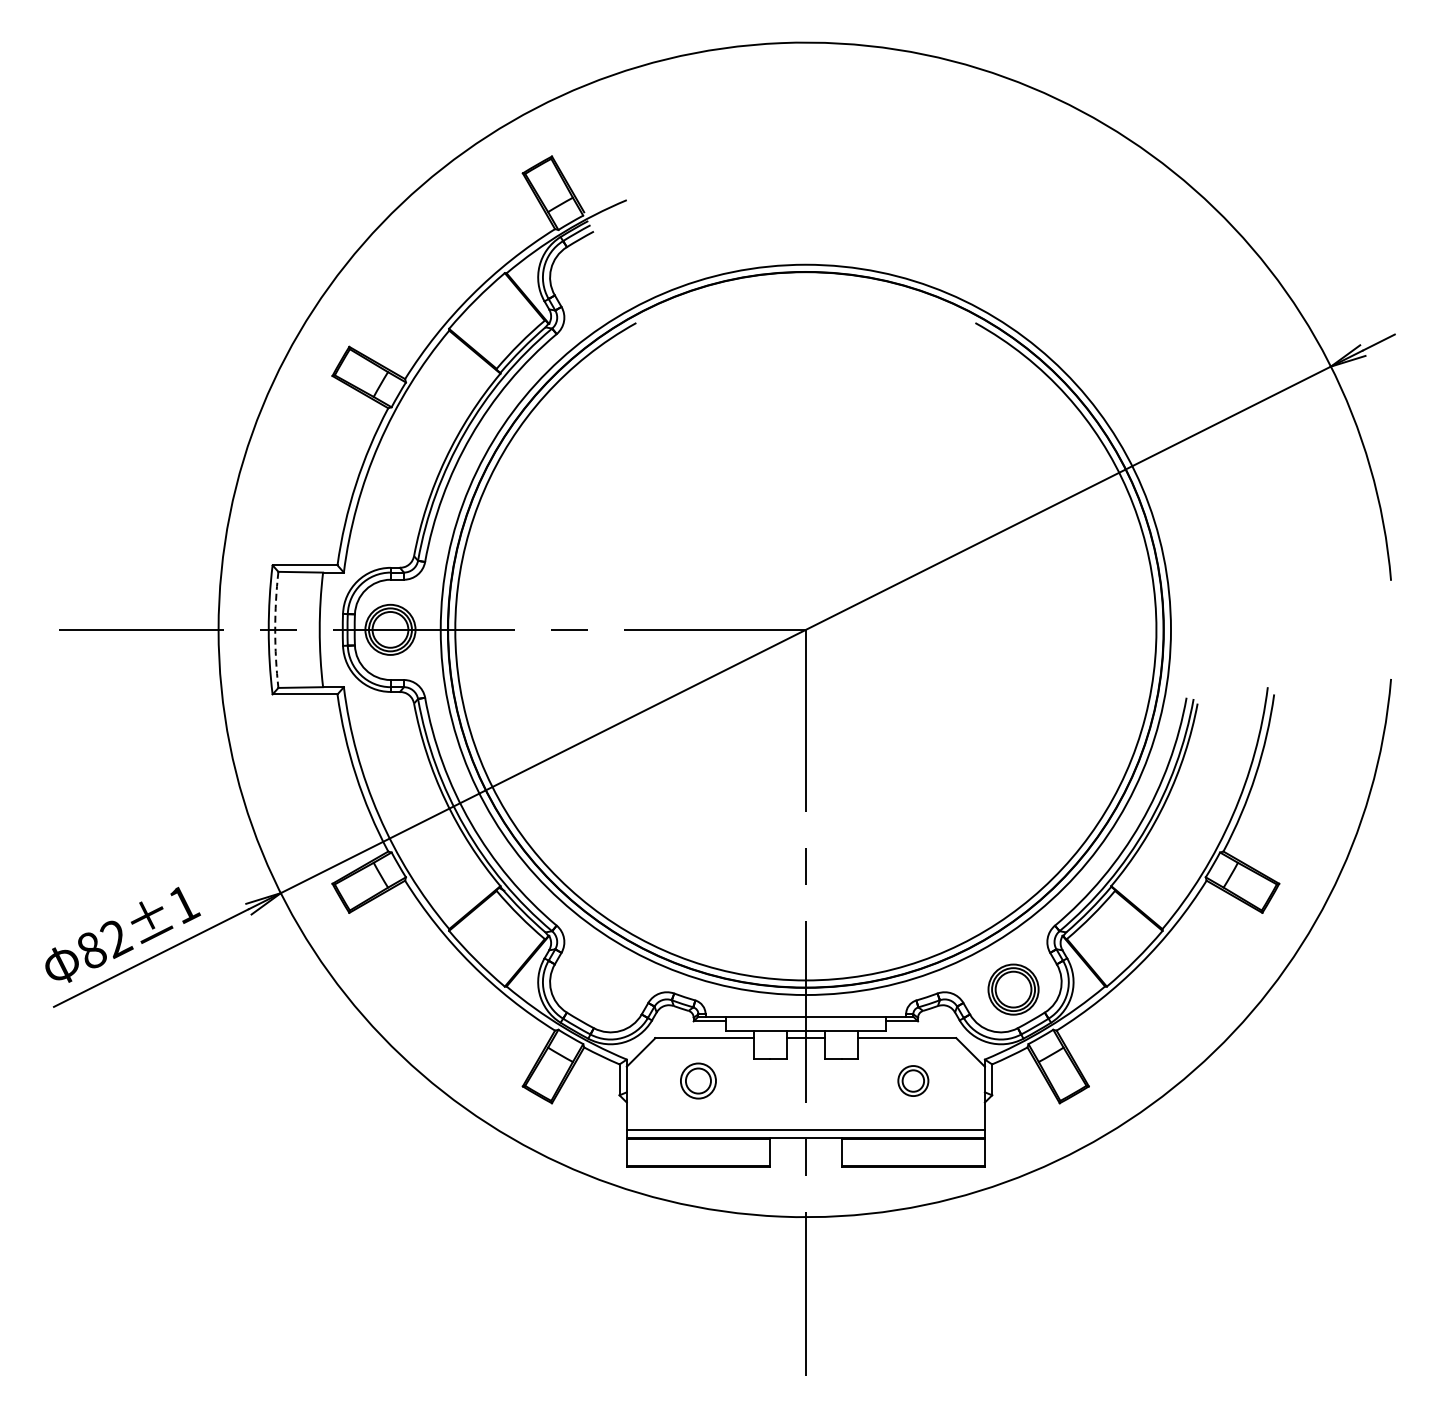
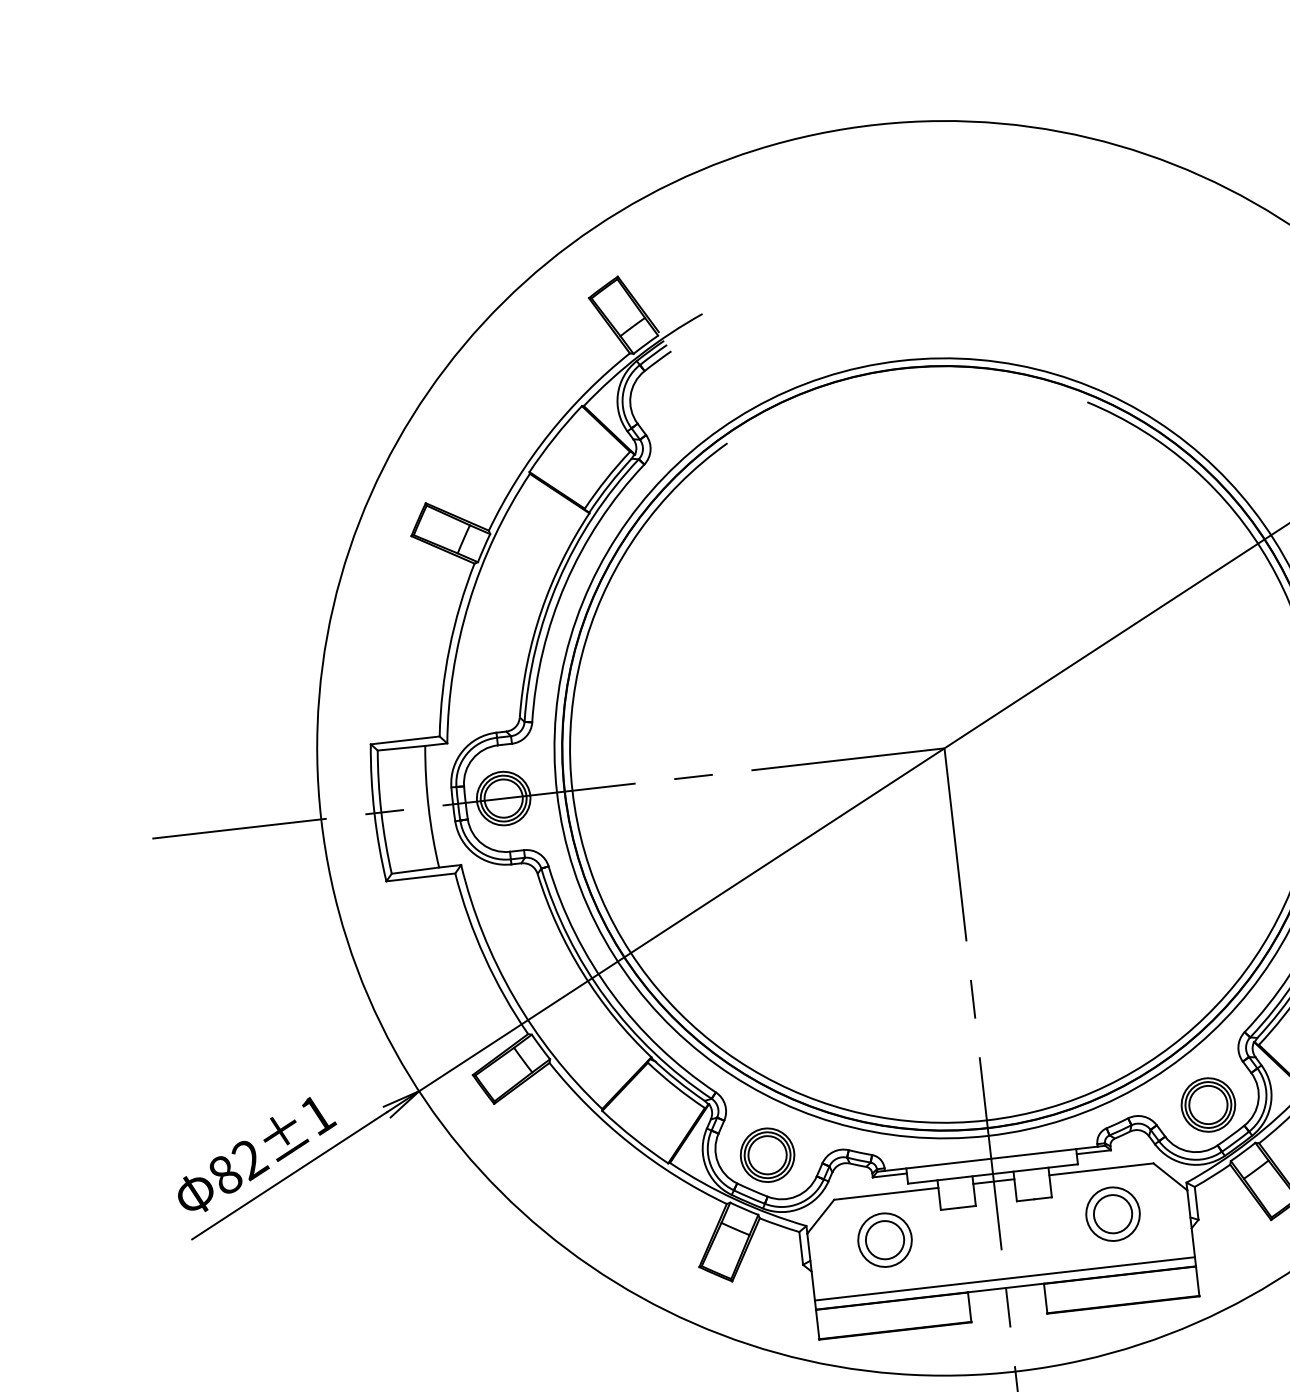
arc: (275, 629) -> (381, 812), dashed -> solid
part: (598, 989) -> (767, 1155), added
part: (698, 1080) -> (885, 1239), size x1.43
part: (913, 1080) -> (1113, 1213), size x1.67

